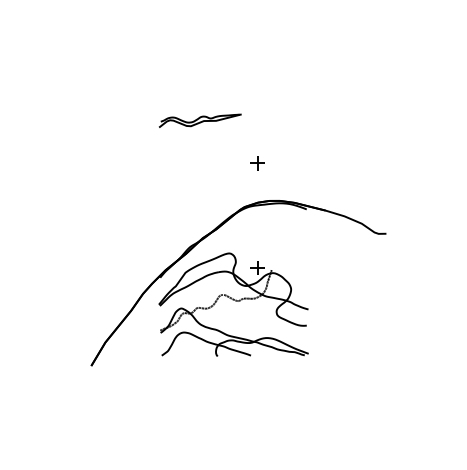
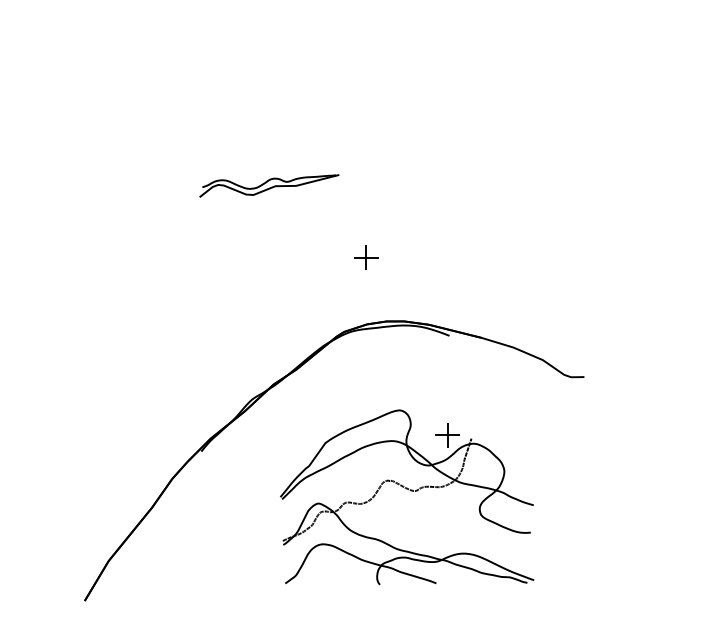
part: (233, 304) -> (406, 496), moved

